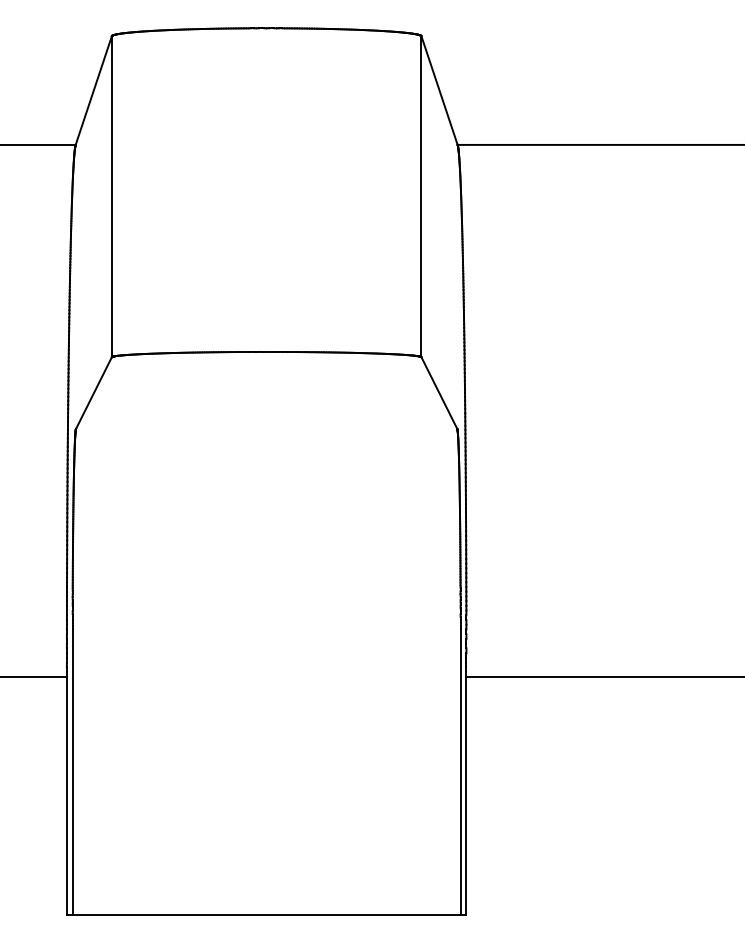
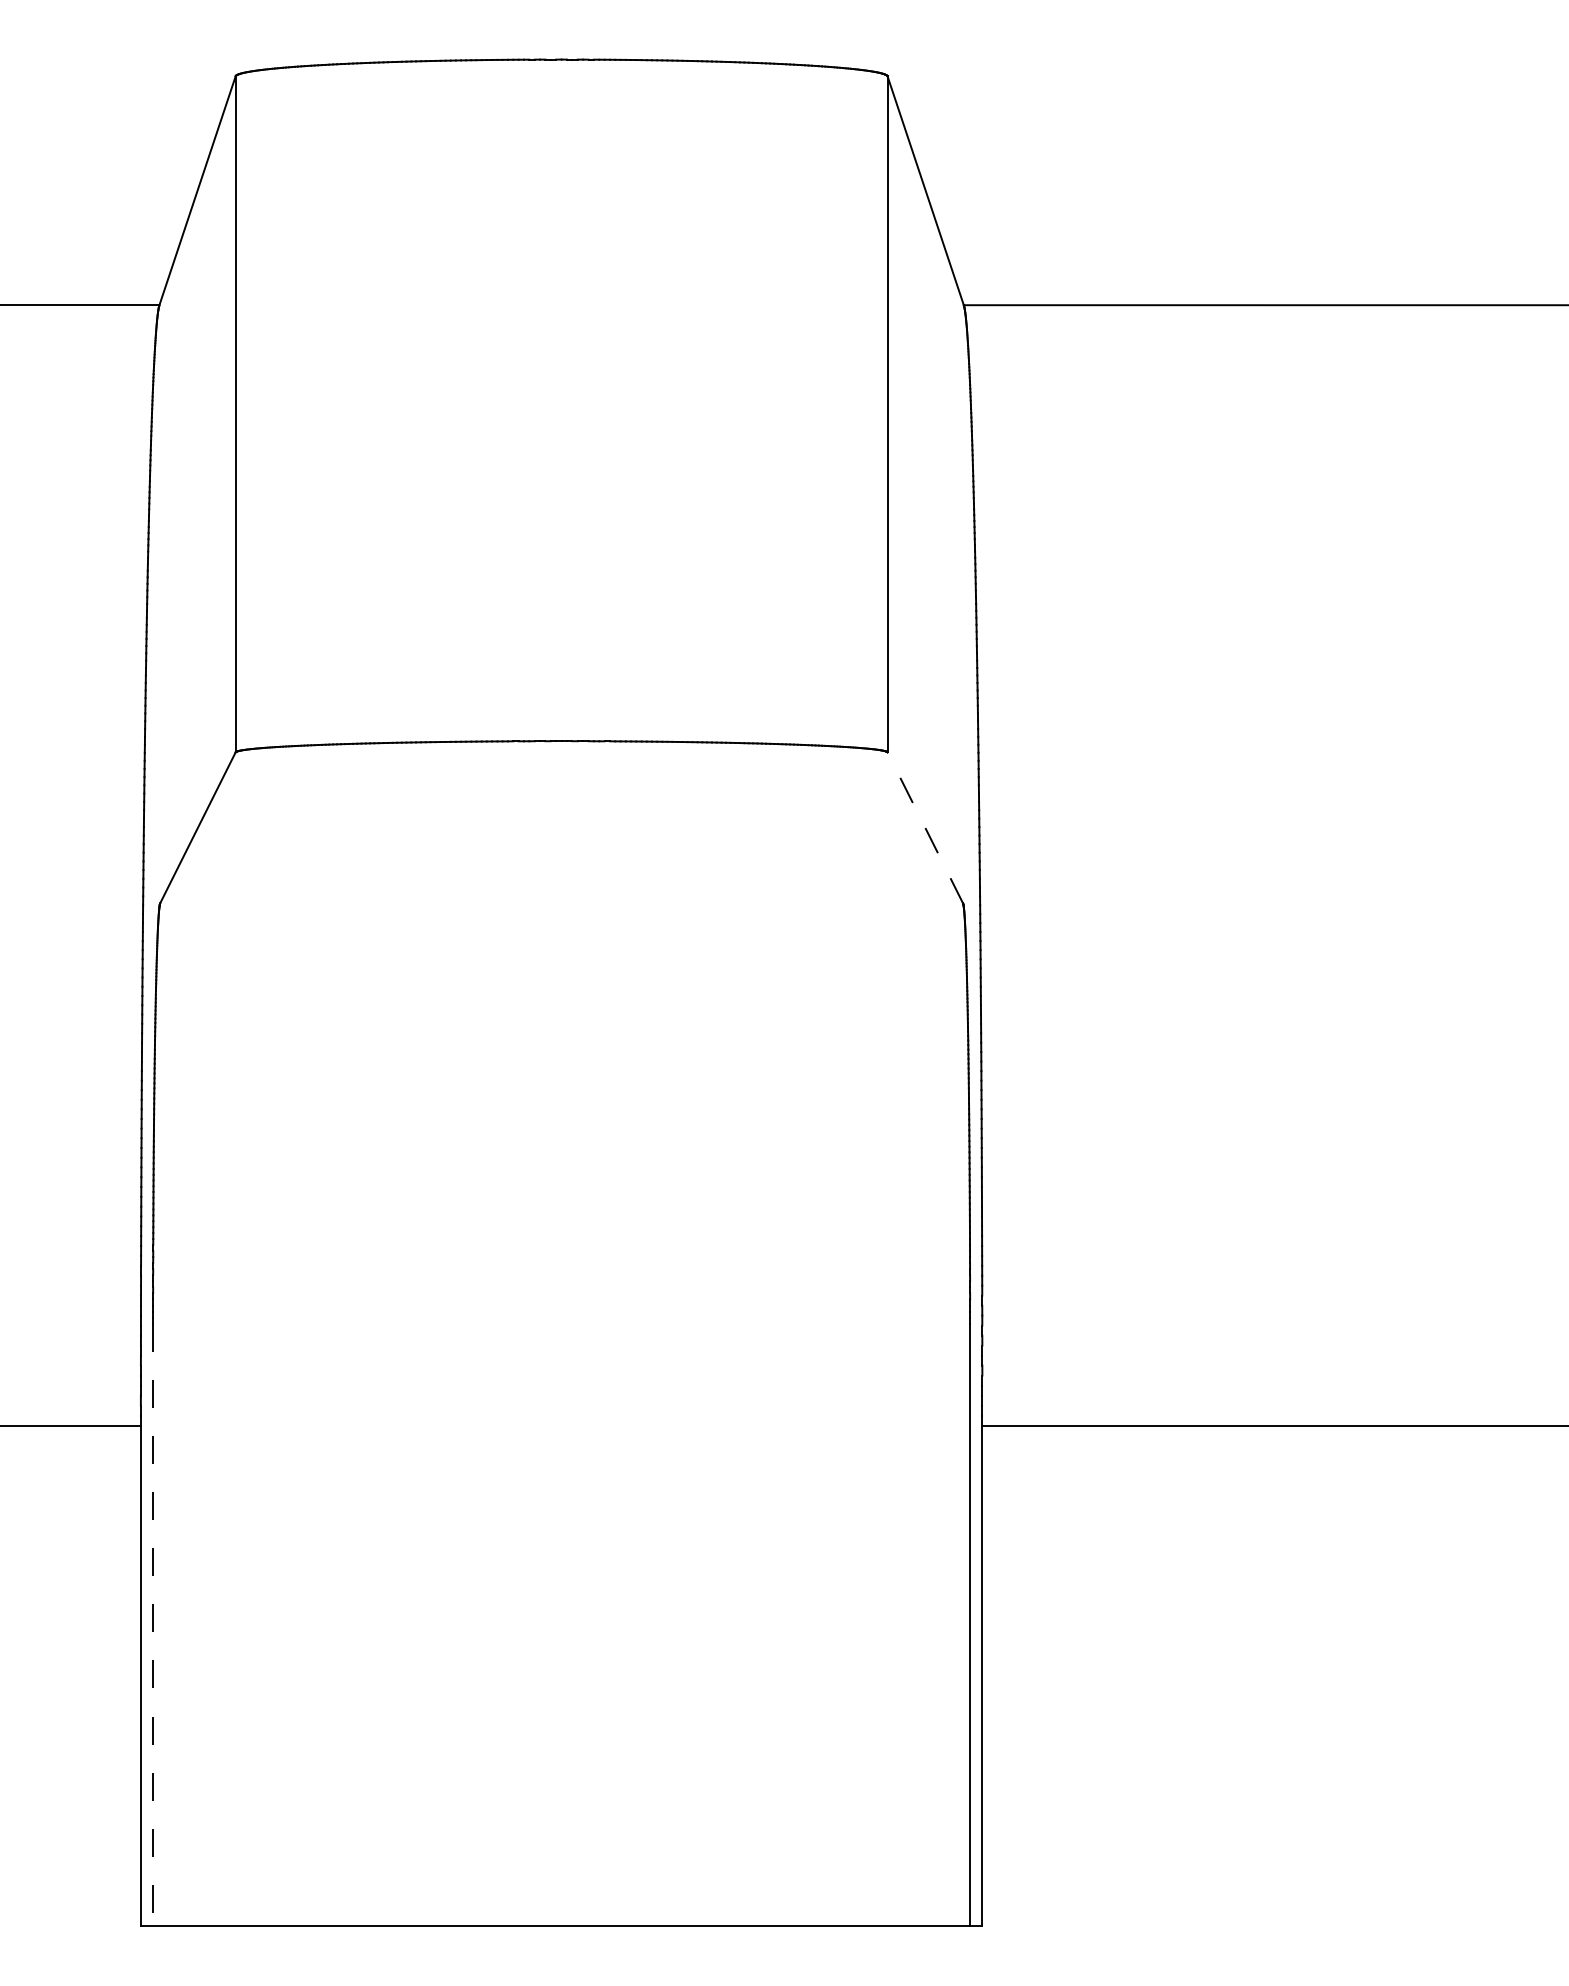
line: (439, 392) -> (925, 826), solid -> dashed
line: (72, 772) -> (152, 1626), solid -> dashed

